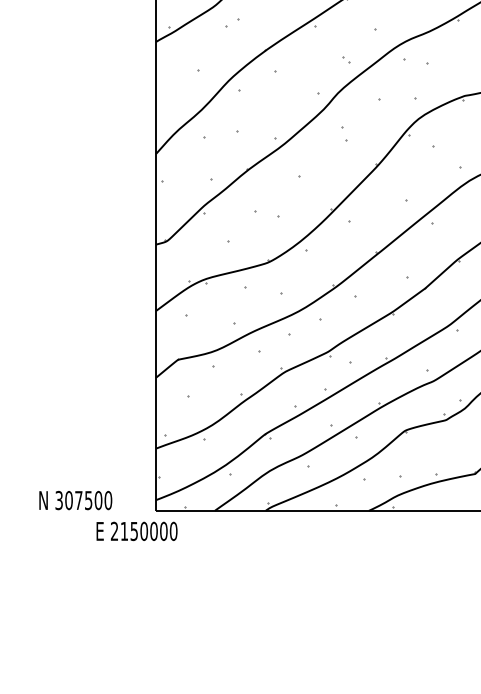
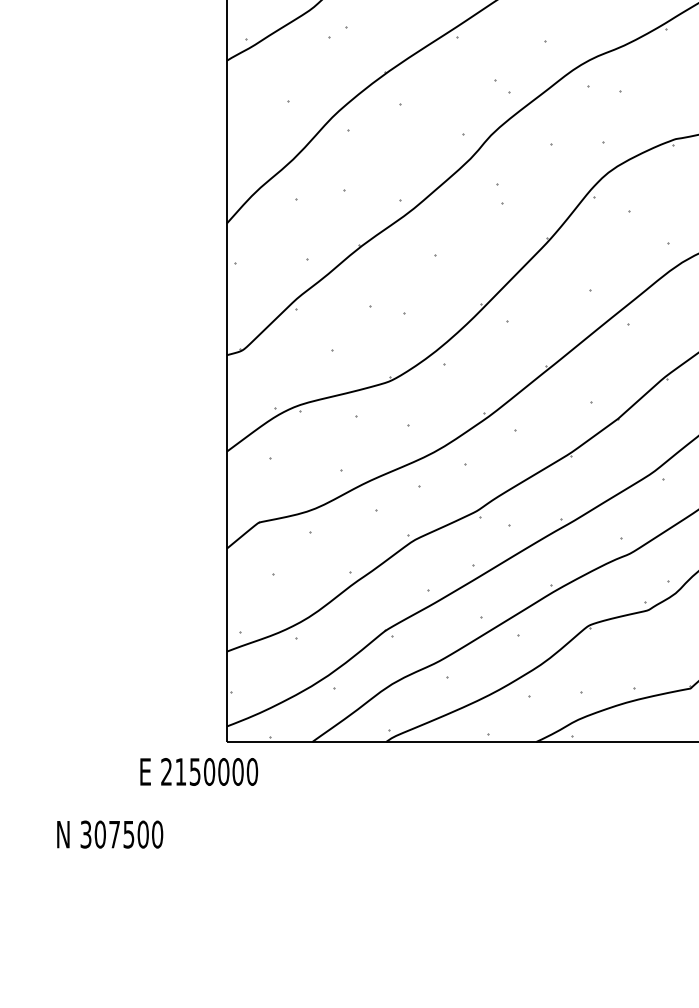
part: (346, 59) -> (503, 86), size x1.6
text: (75, 500) -> (109, 834), moved

